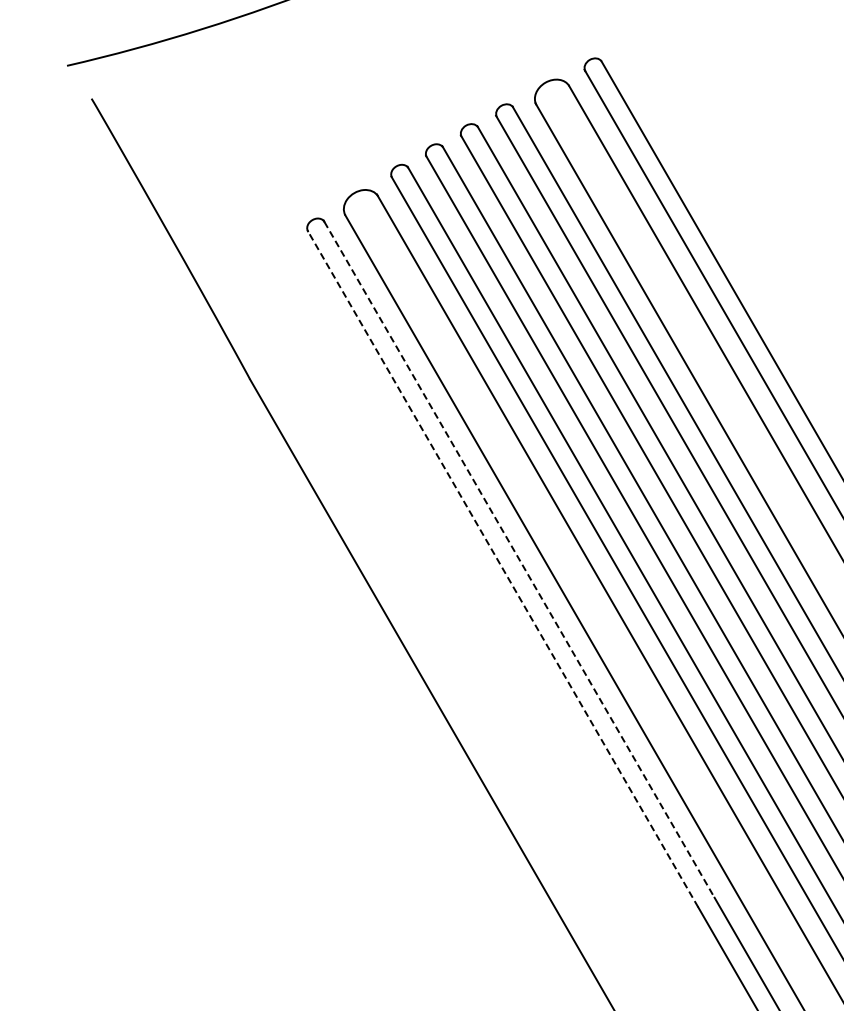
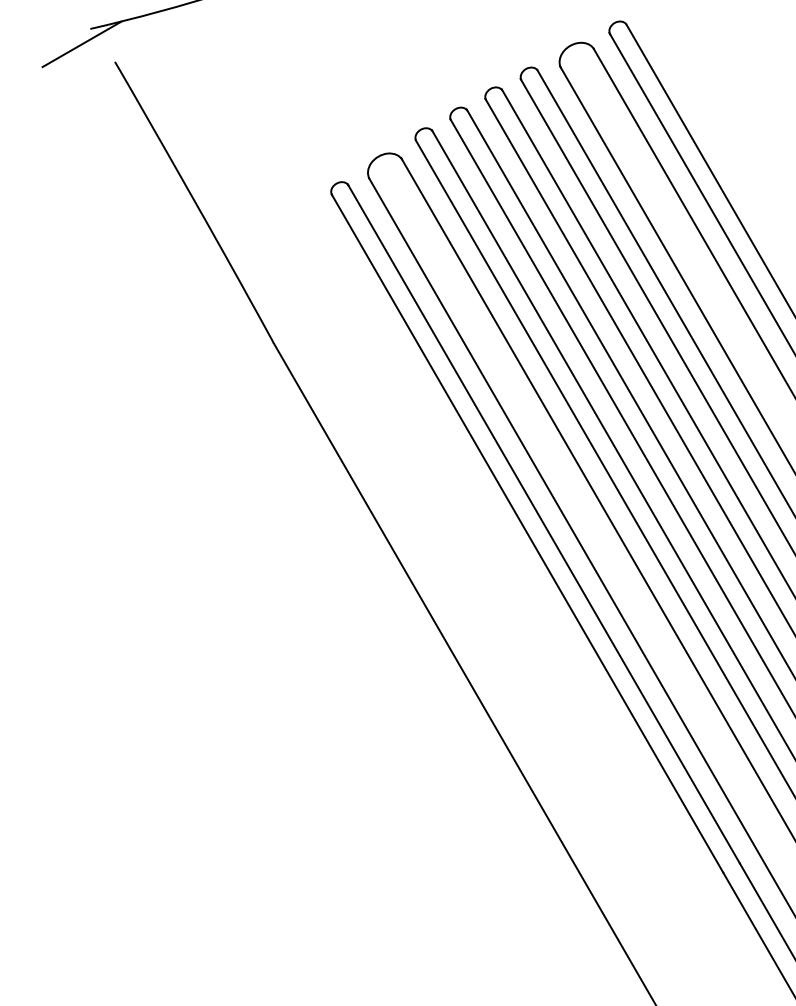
line: (58, 80) -> (81, 43), added
line: (519, 560) -> (544, 525), dashed -> solid
line: (502, 568) -> (527, 533), dashed -> solid

